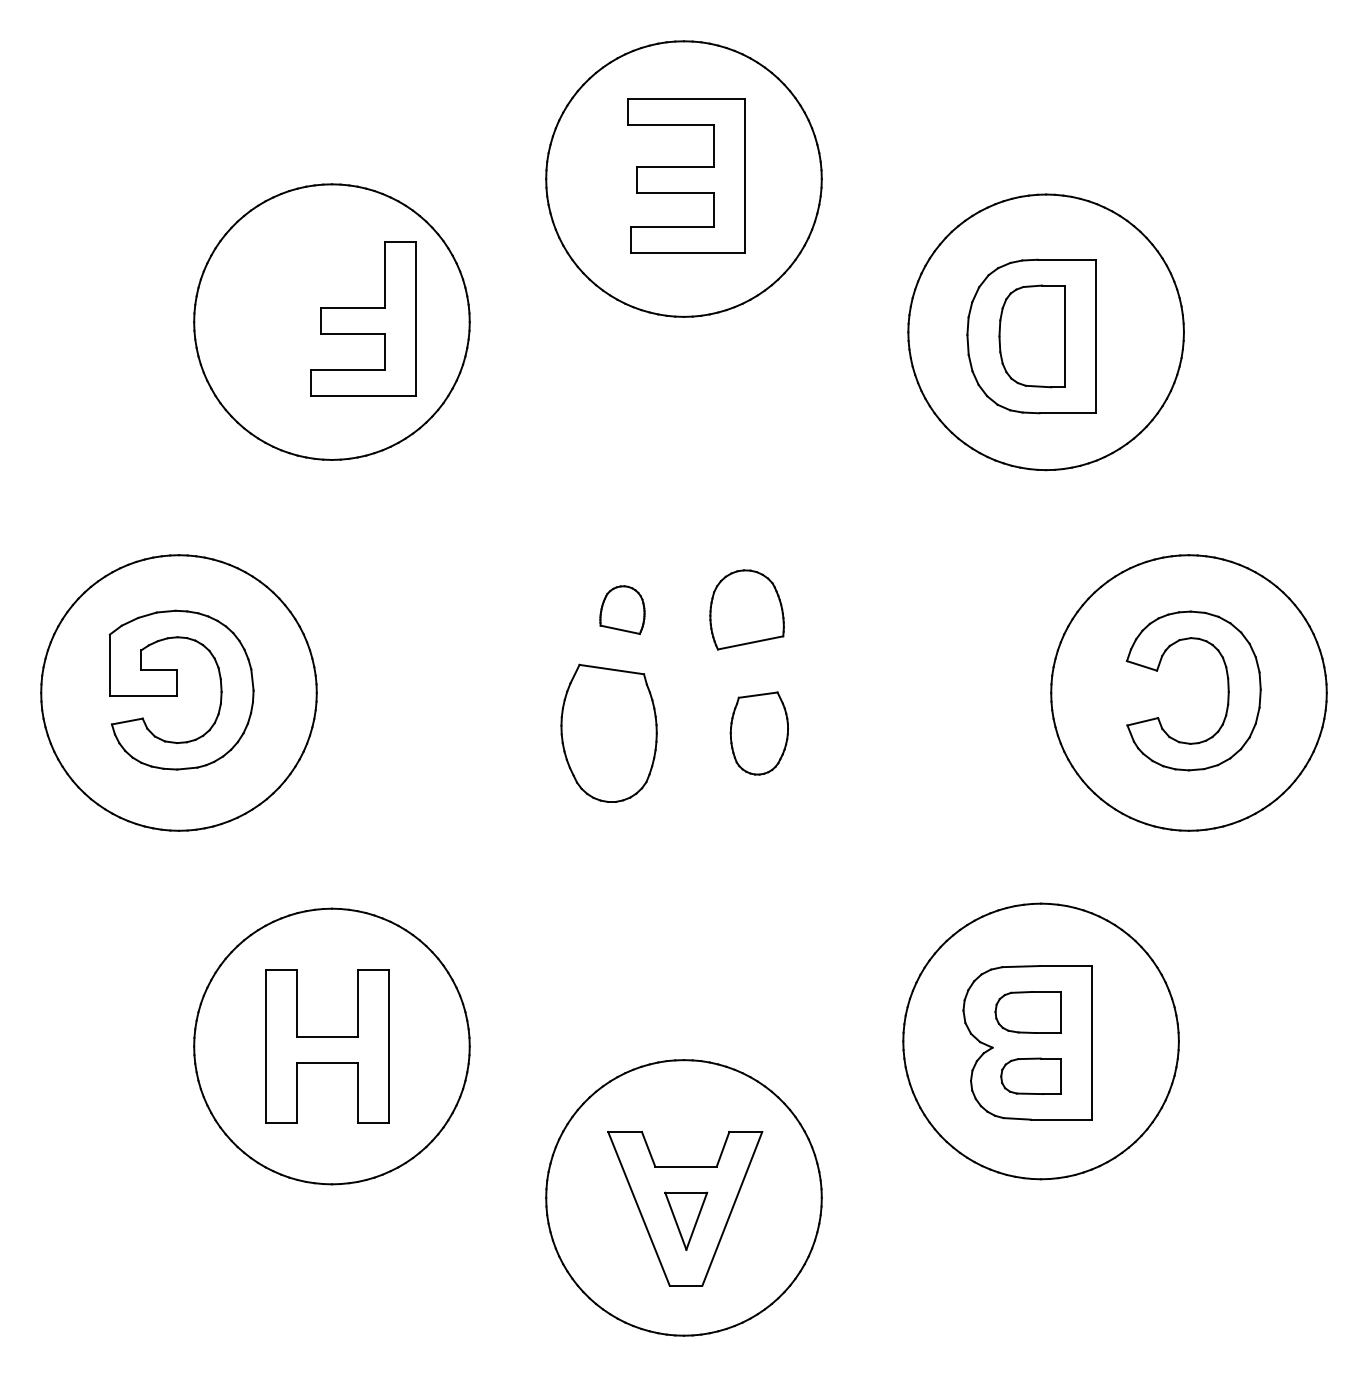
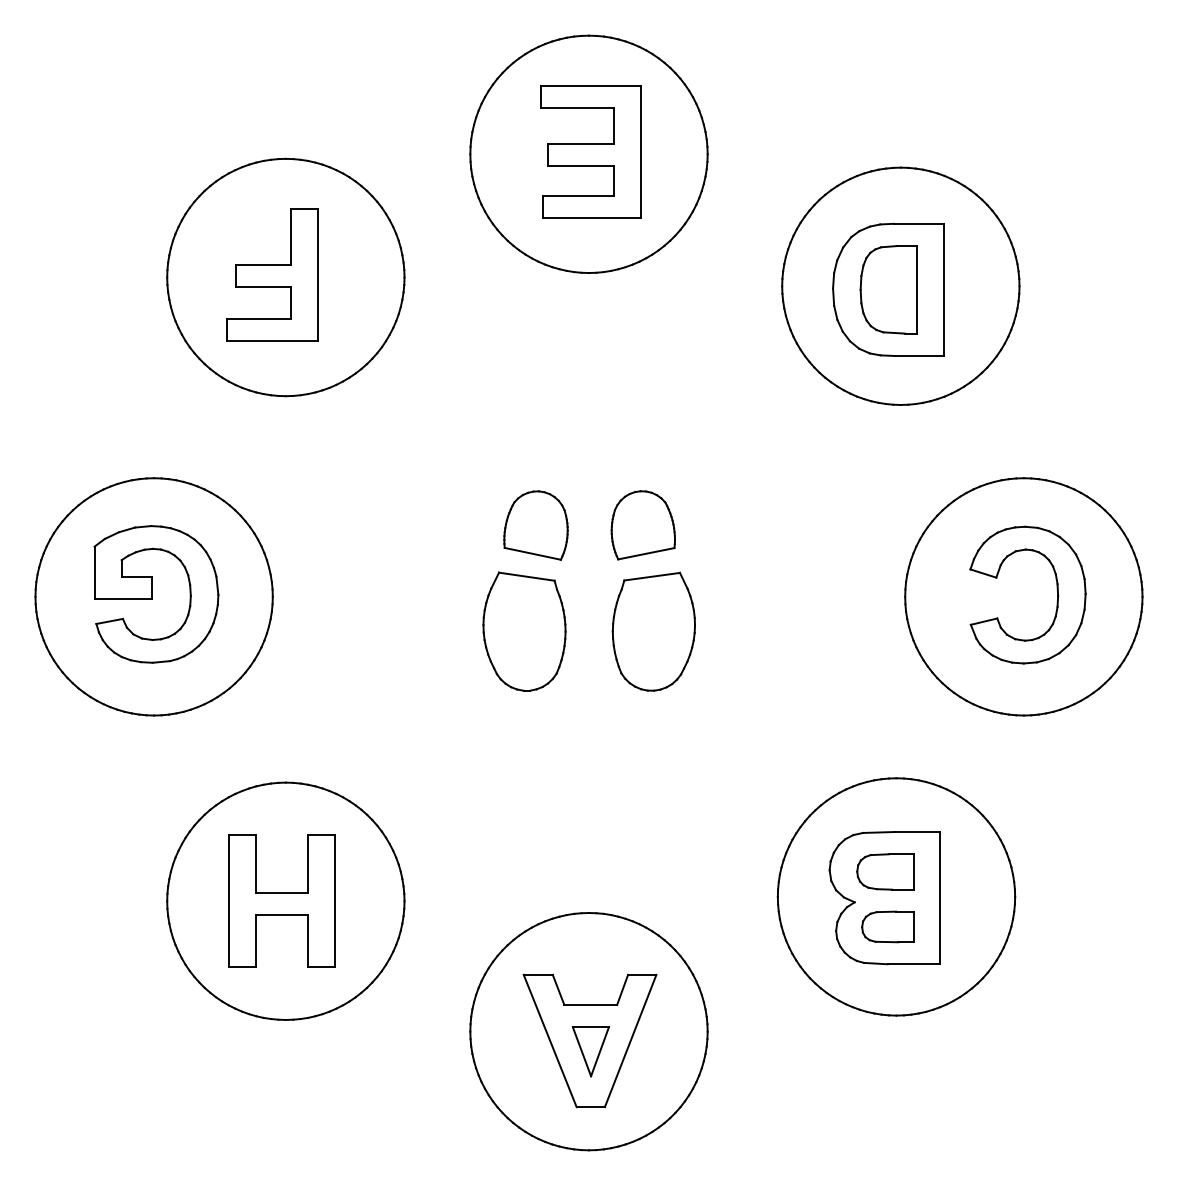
part: (363, 318) -> (272, 274), moved
part: (622, 609) -> (536, 524), size x1.67
part: (759, 733) -> (654, 631), size x1.67

